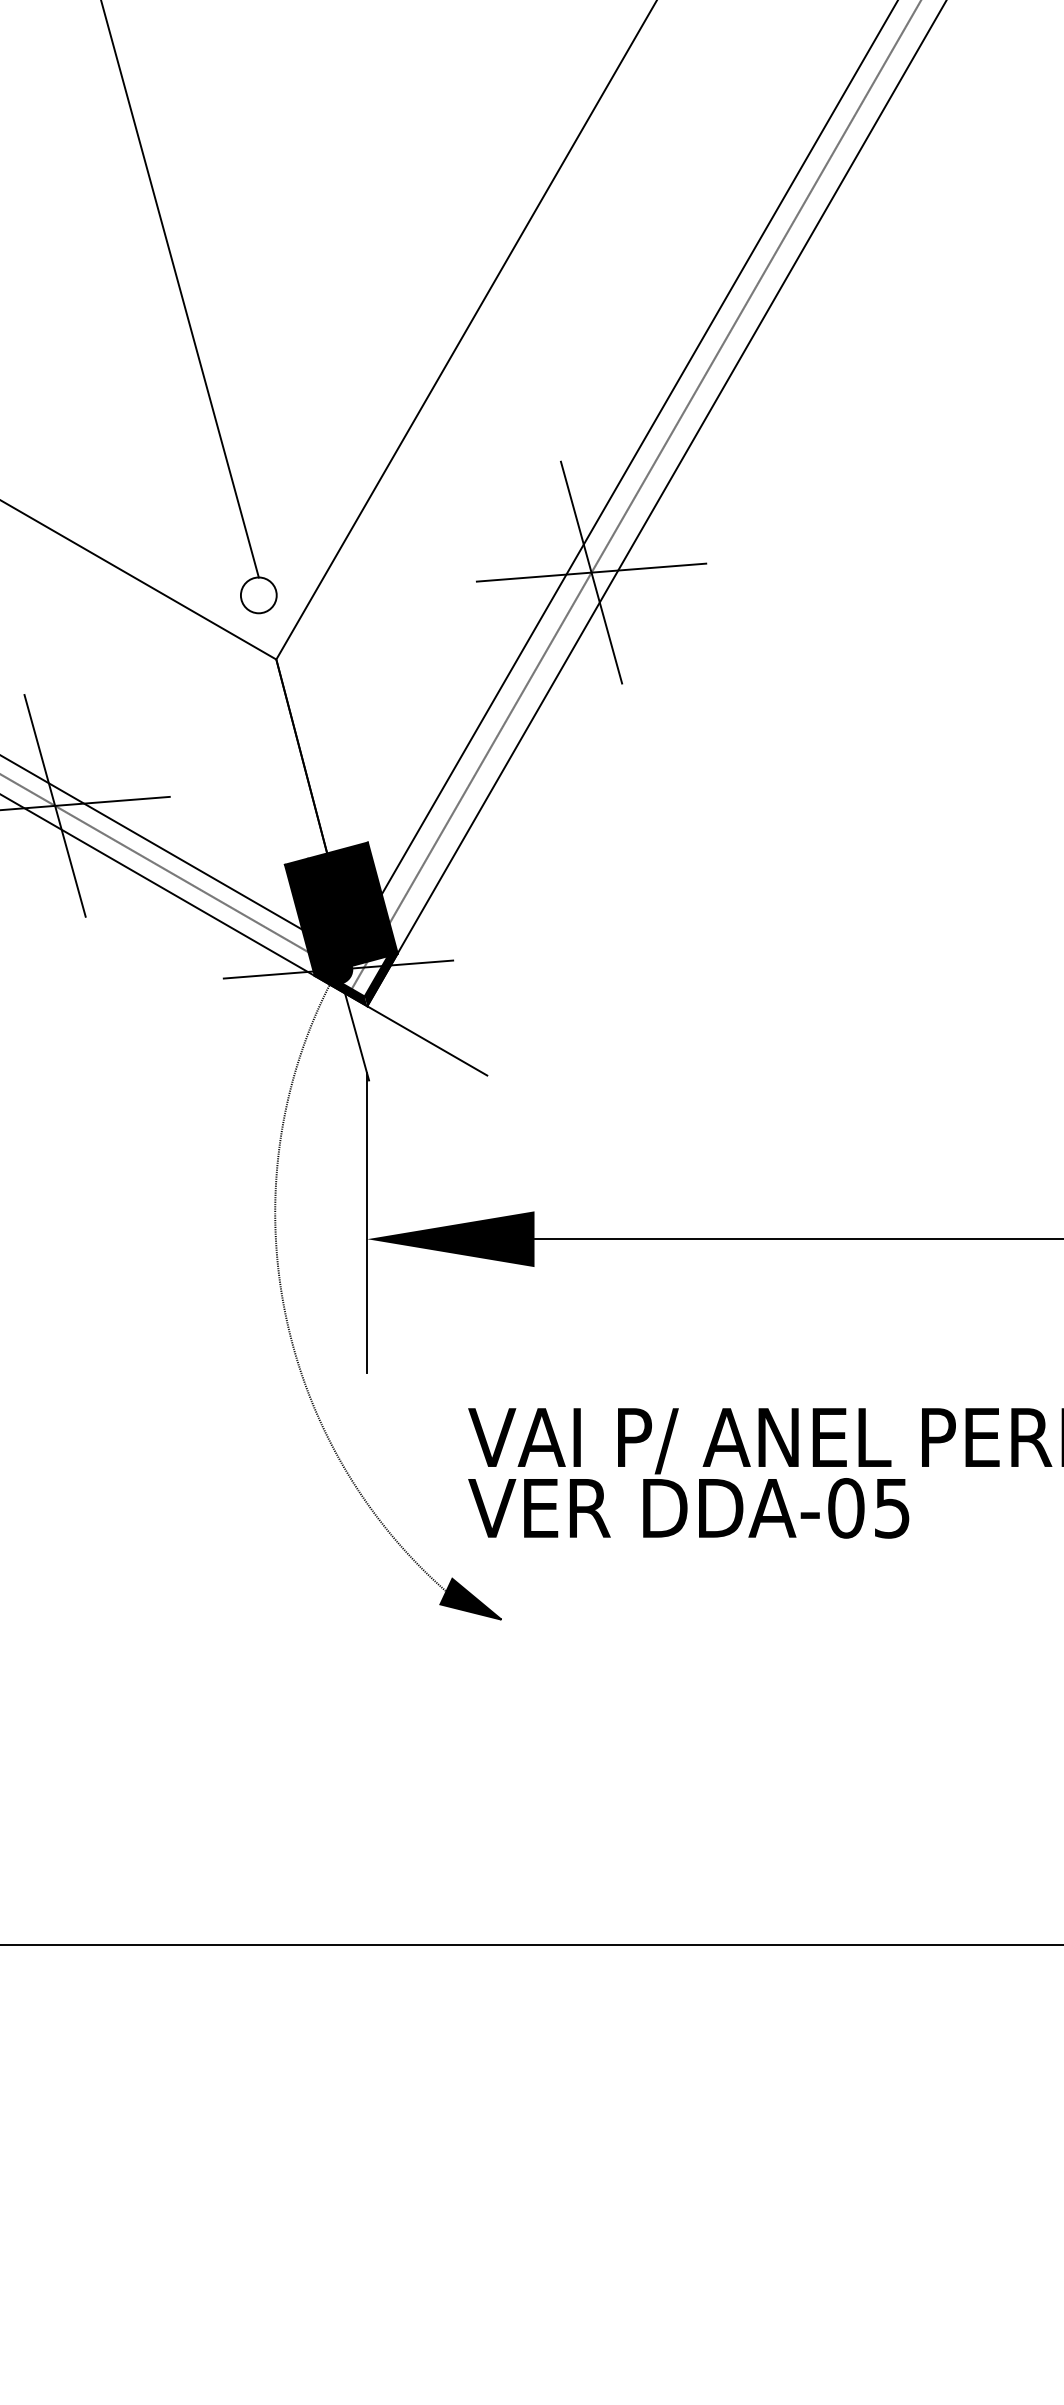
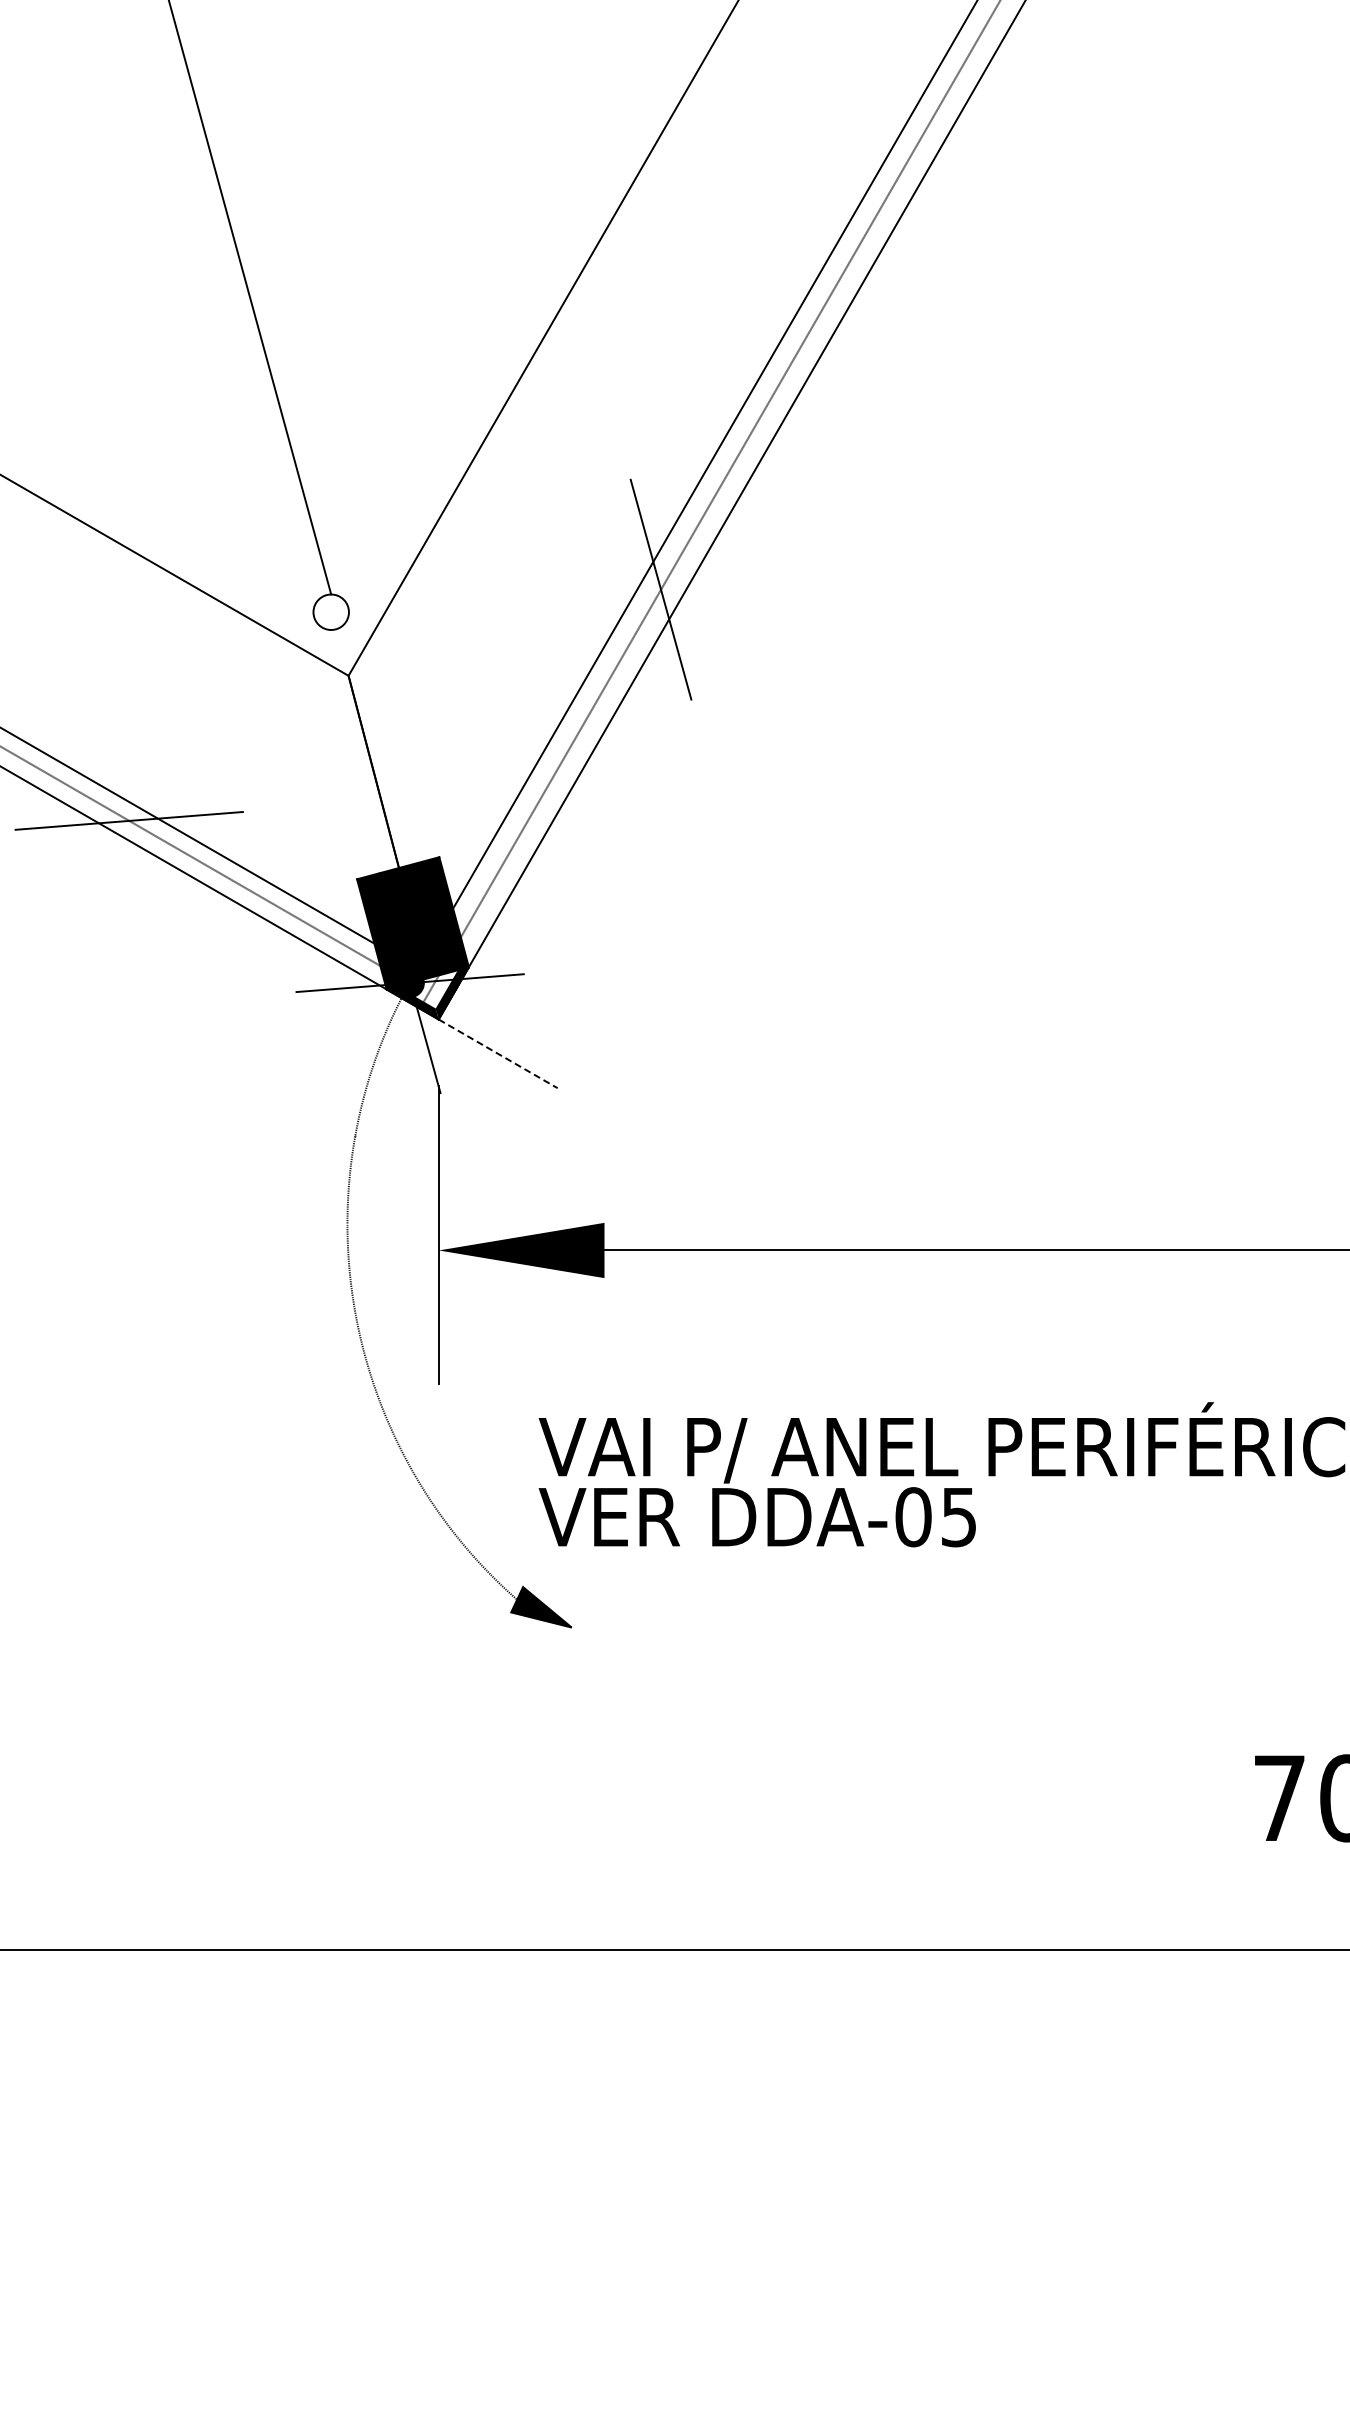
line: (591, 572) -> (660, 589), removed
line: (54, 805) -> (128, 820), removed
line: (427, 1040) -> (498, 1053), solid -> dashed

